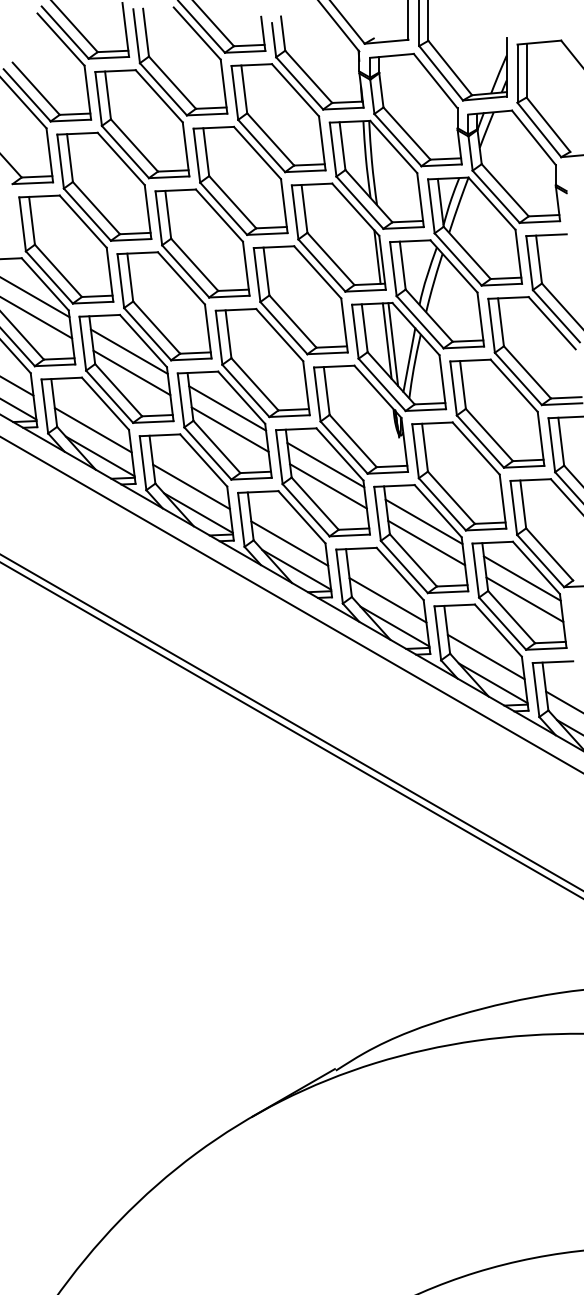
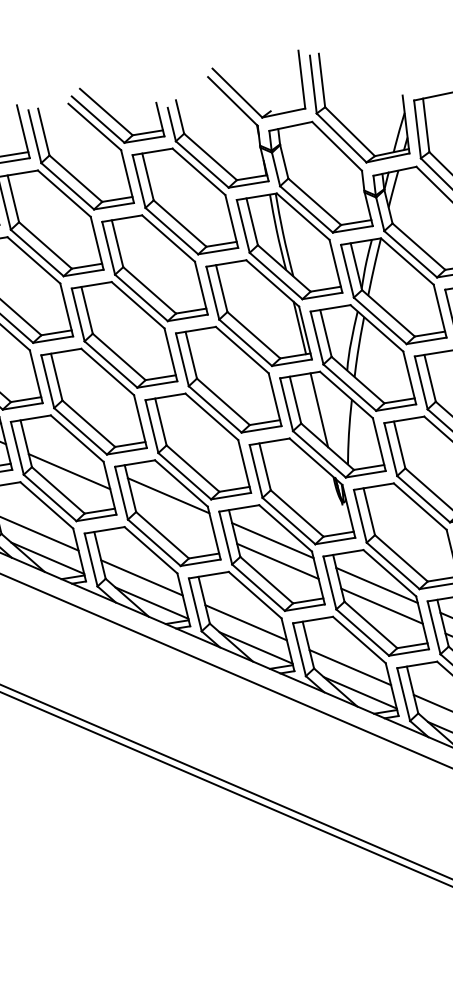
line: (393, 344) -> (325, 412), removed
line: (128, 351) -> (63, 450), removed
line: (409, 359) -> (343, 425), removed
line: (229, 429) -> (172, 516), removed

